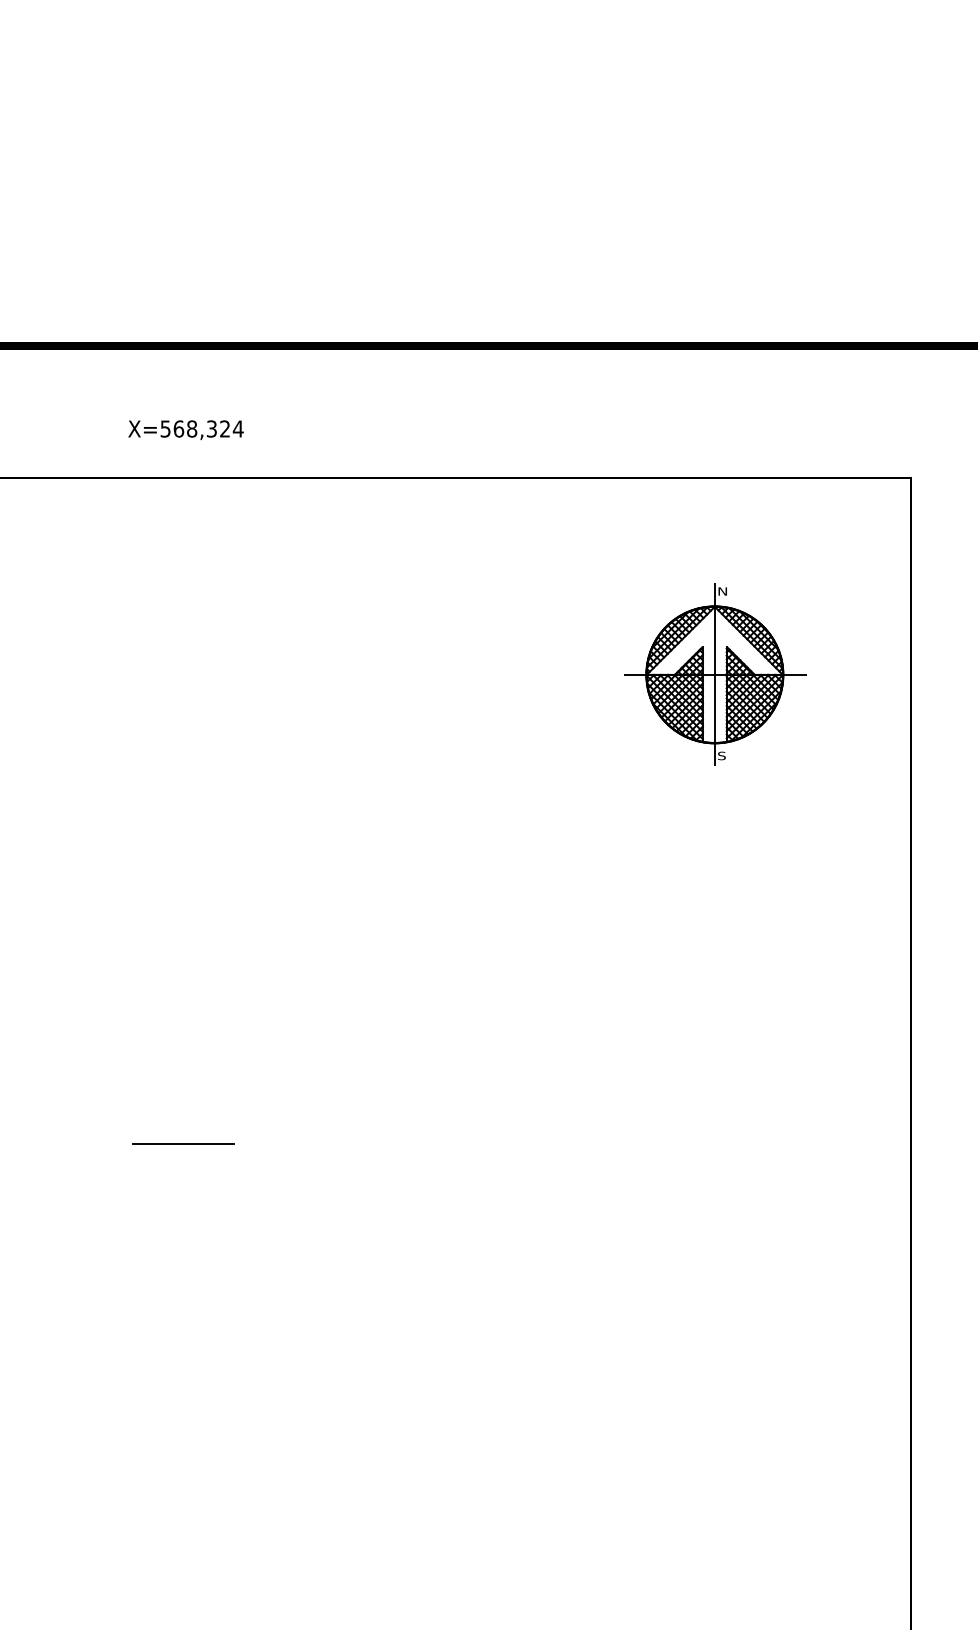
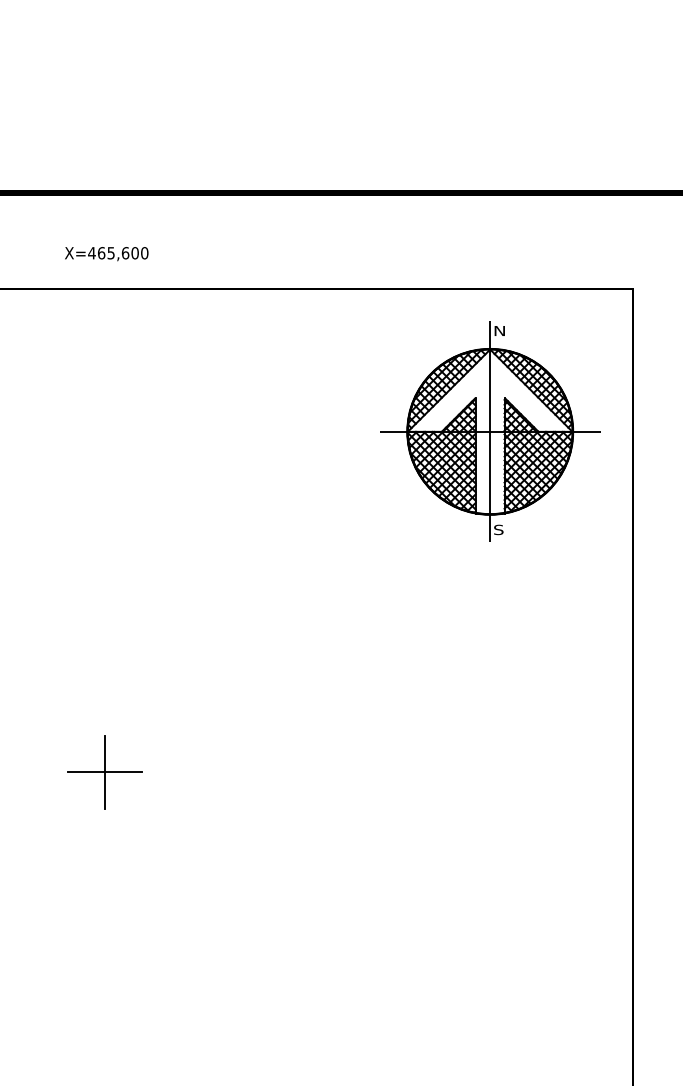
text: (201, 428) -> (117, 252), X=568,324 -> X=465,600
part: (715, 674) -> (491, 431), size x1.67
line: (183, 1143) -> (104, 771), added

